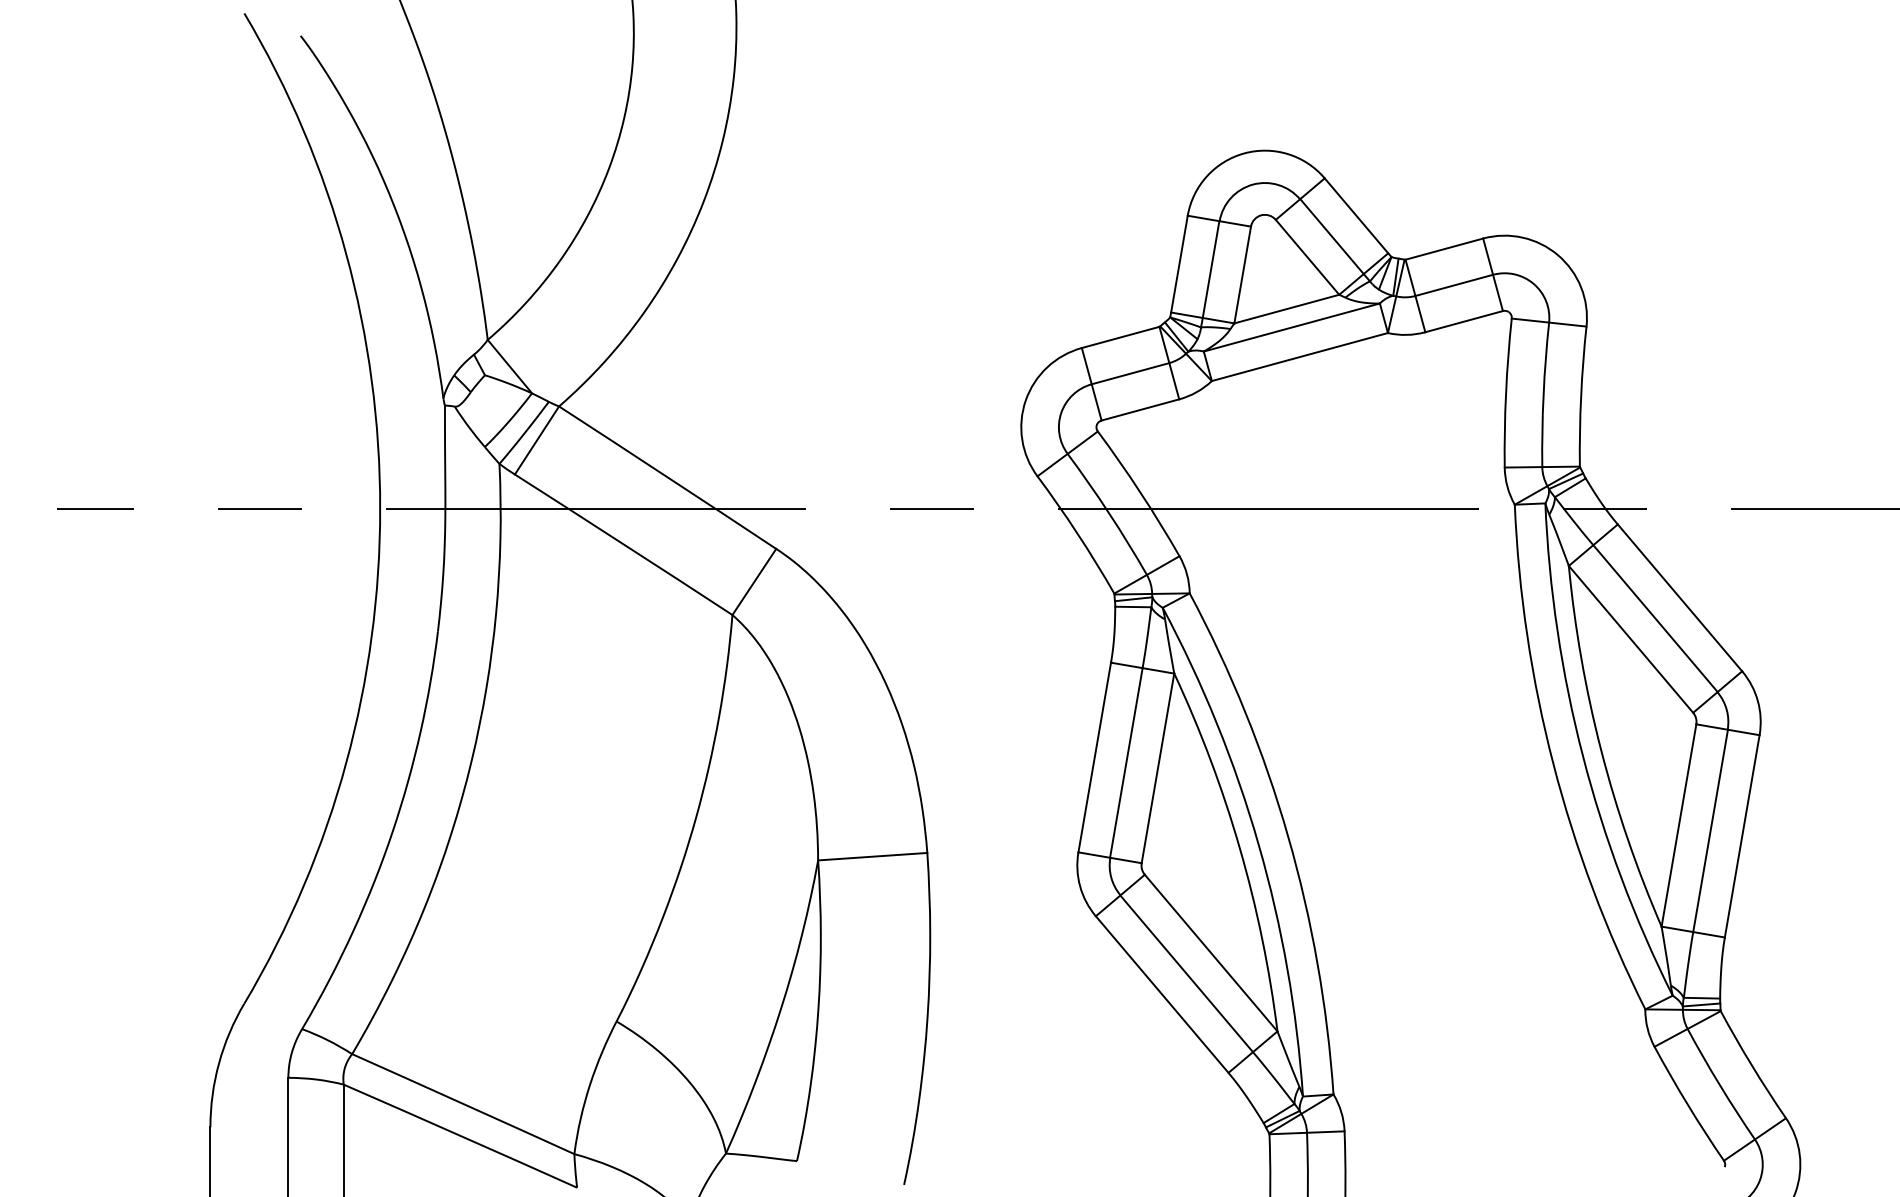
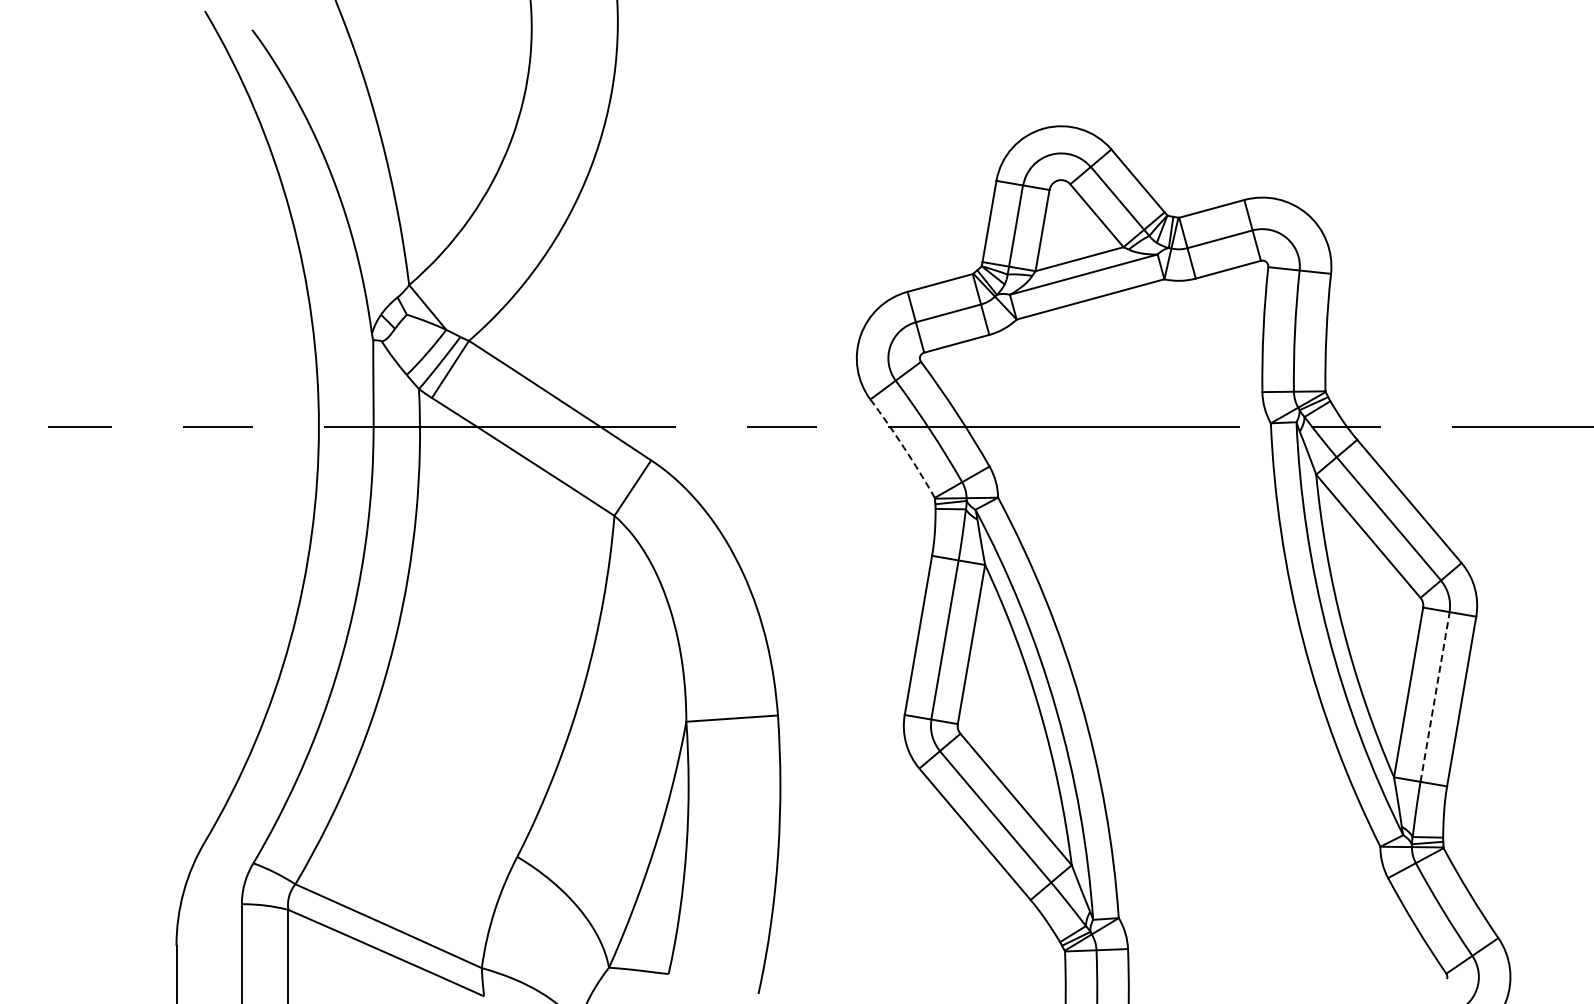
arc: (1078, 533) -> (904, 447), solid -> dashed
line: (1711, 830) -> (1435, 696), solid -> dashed

